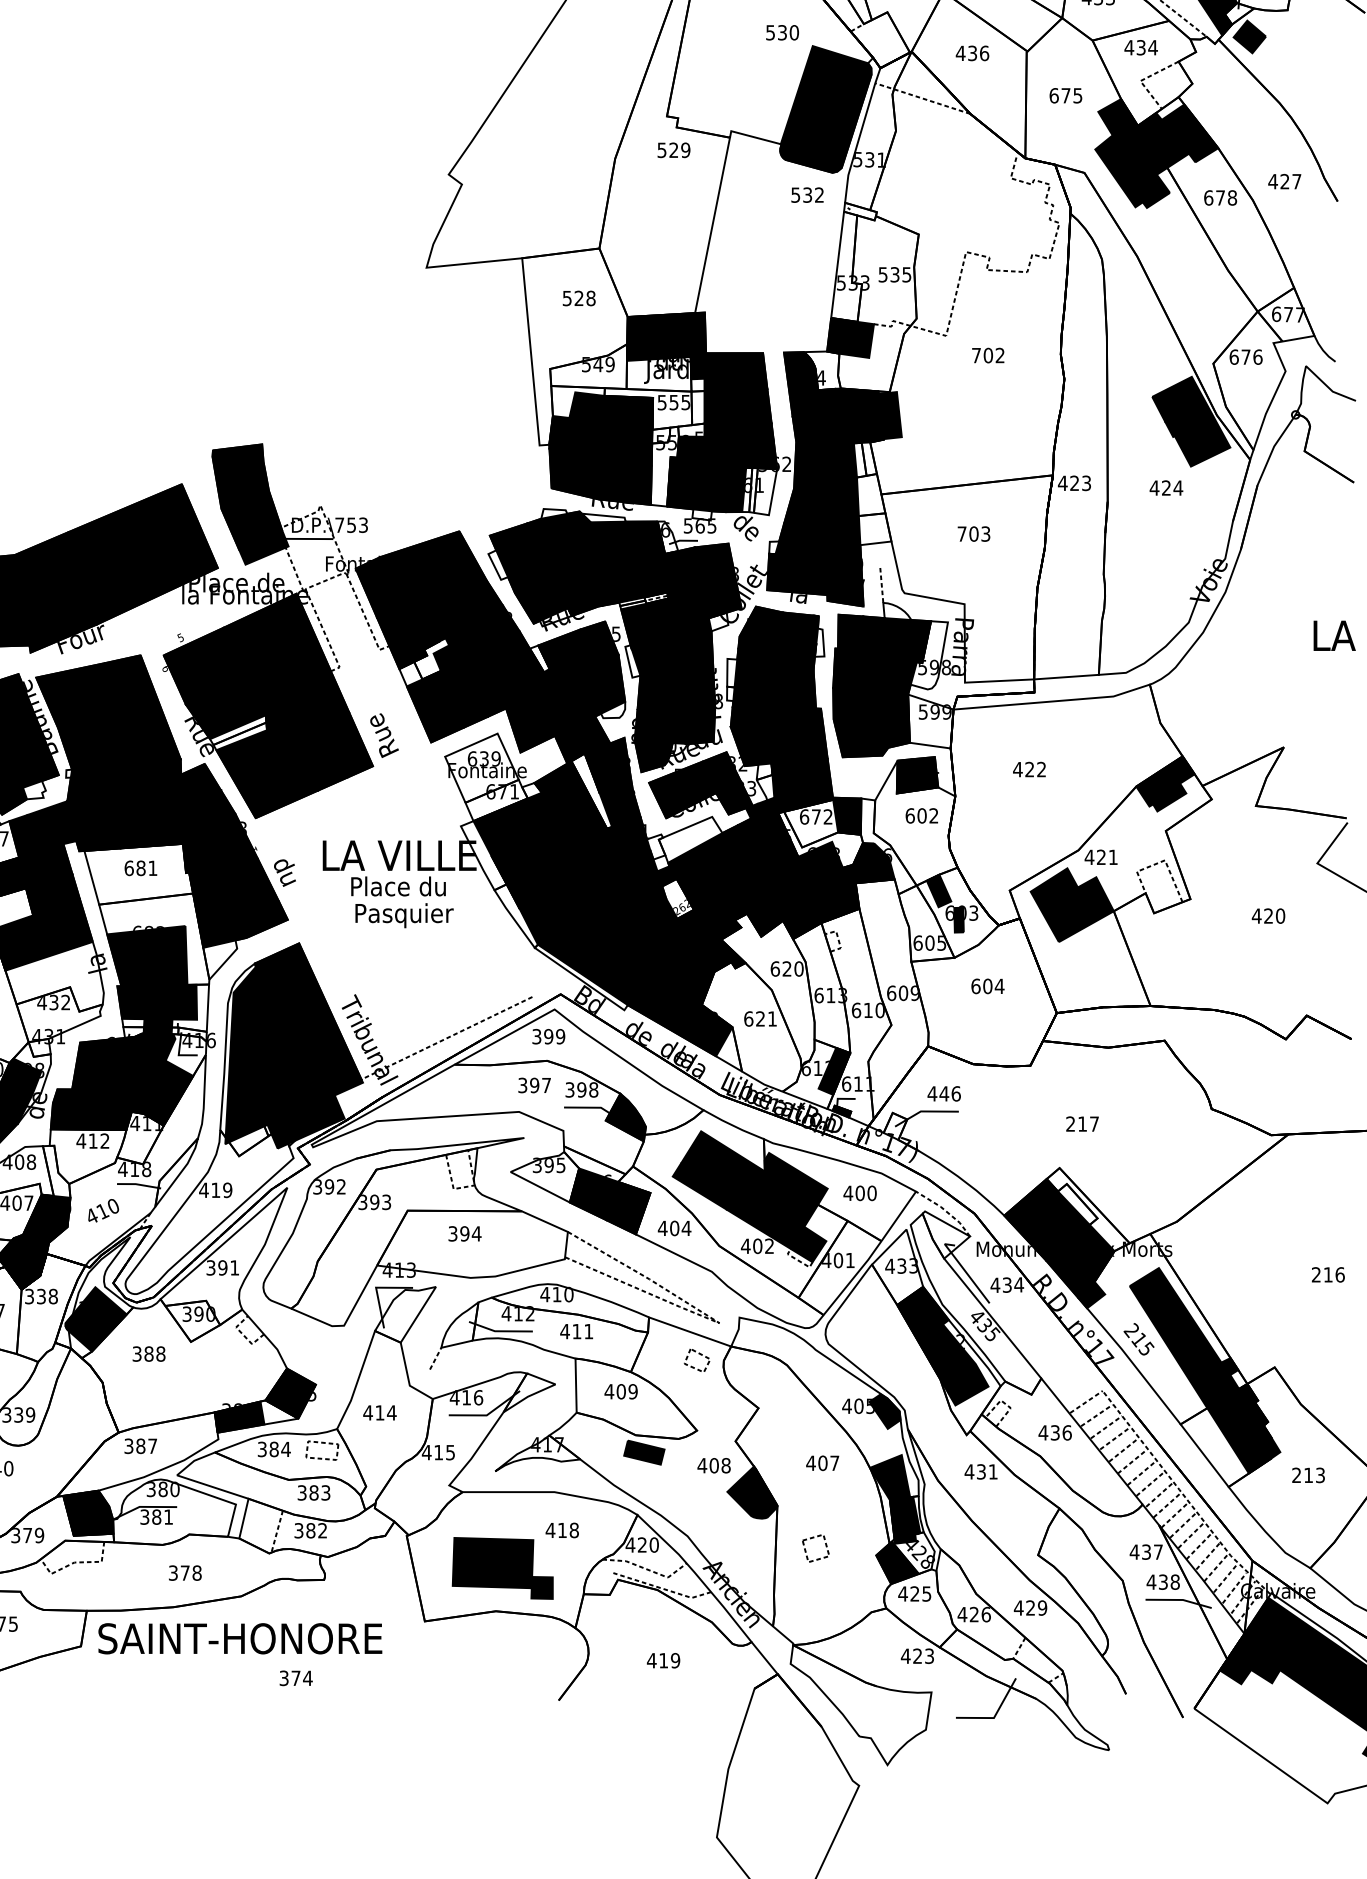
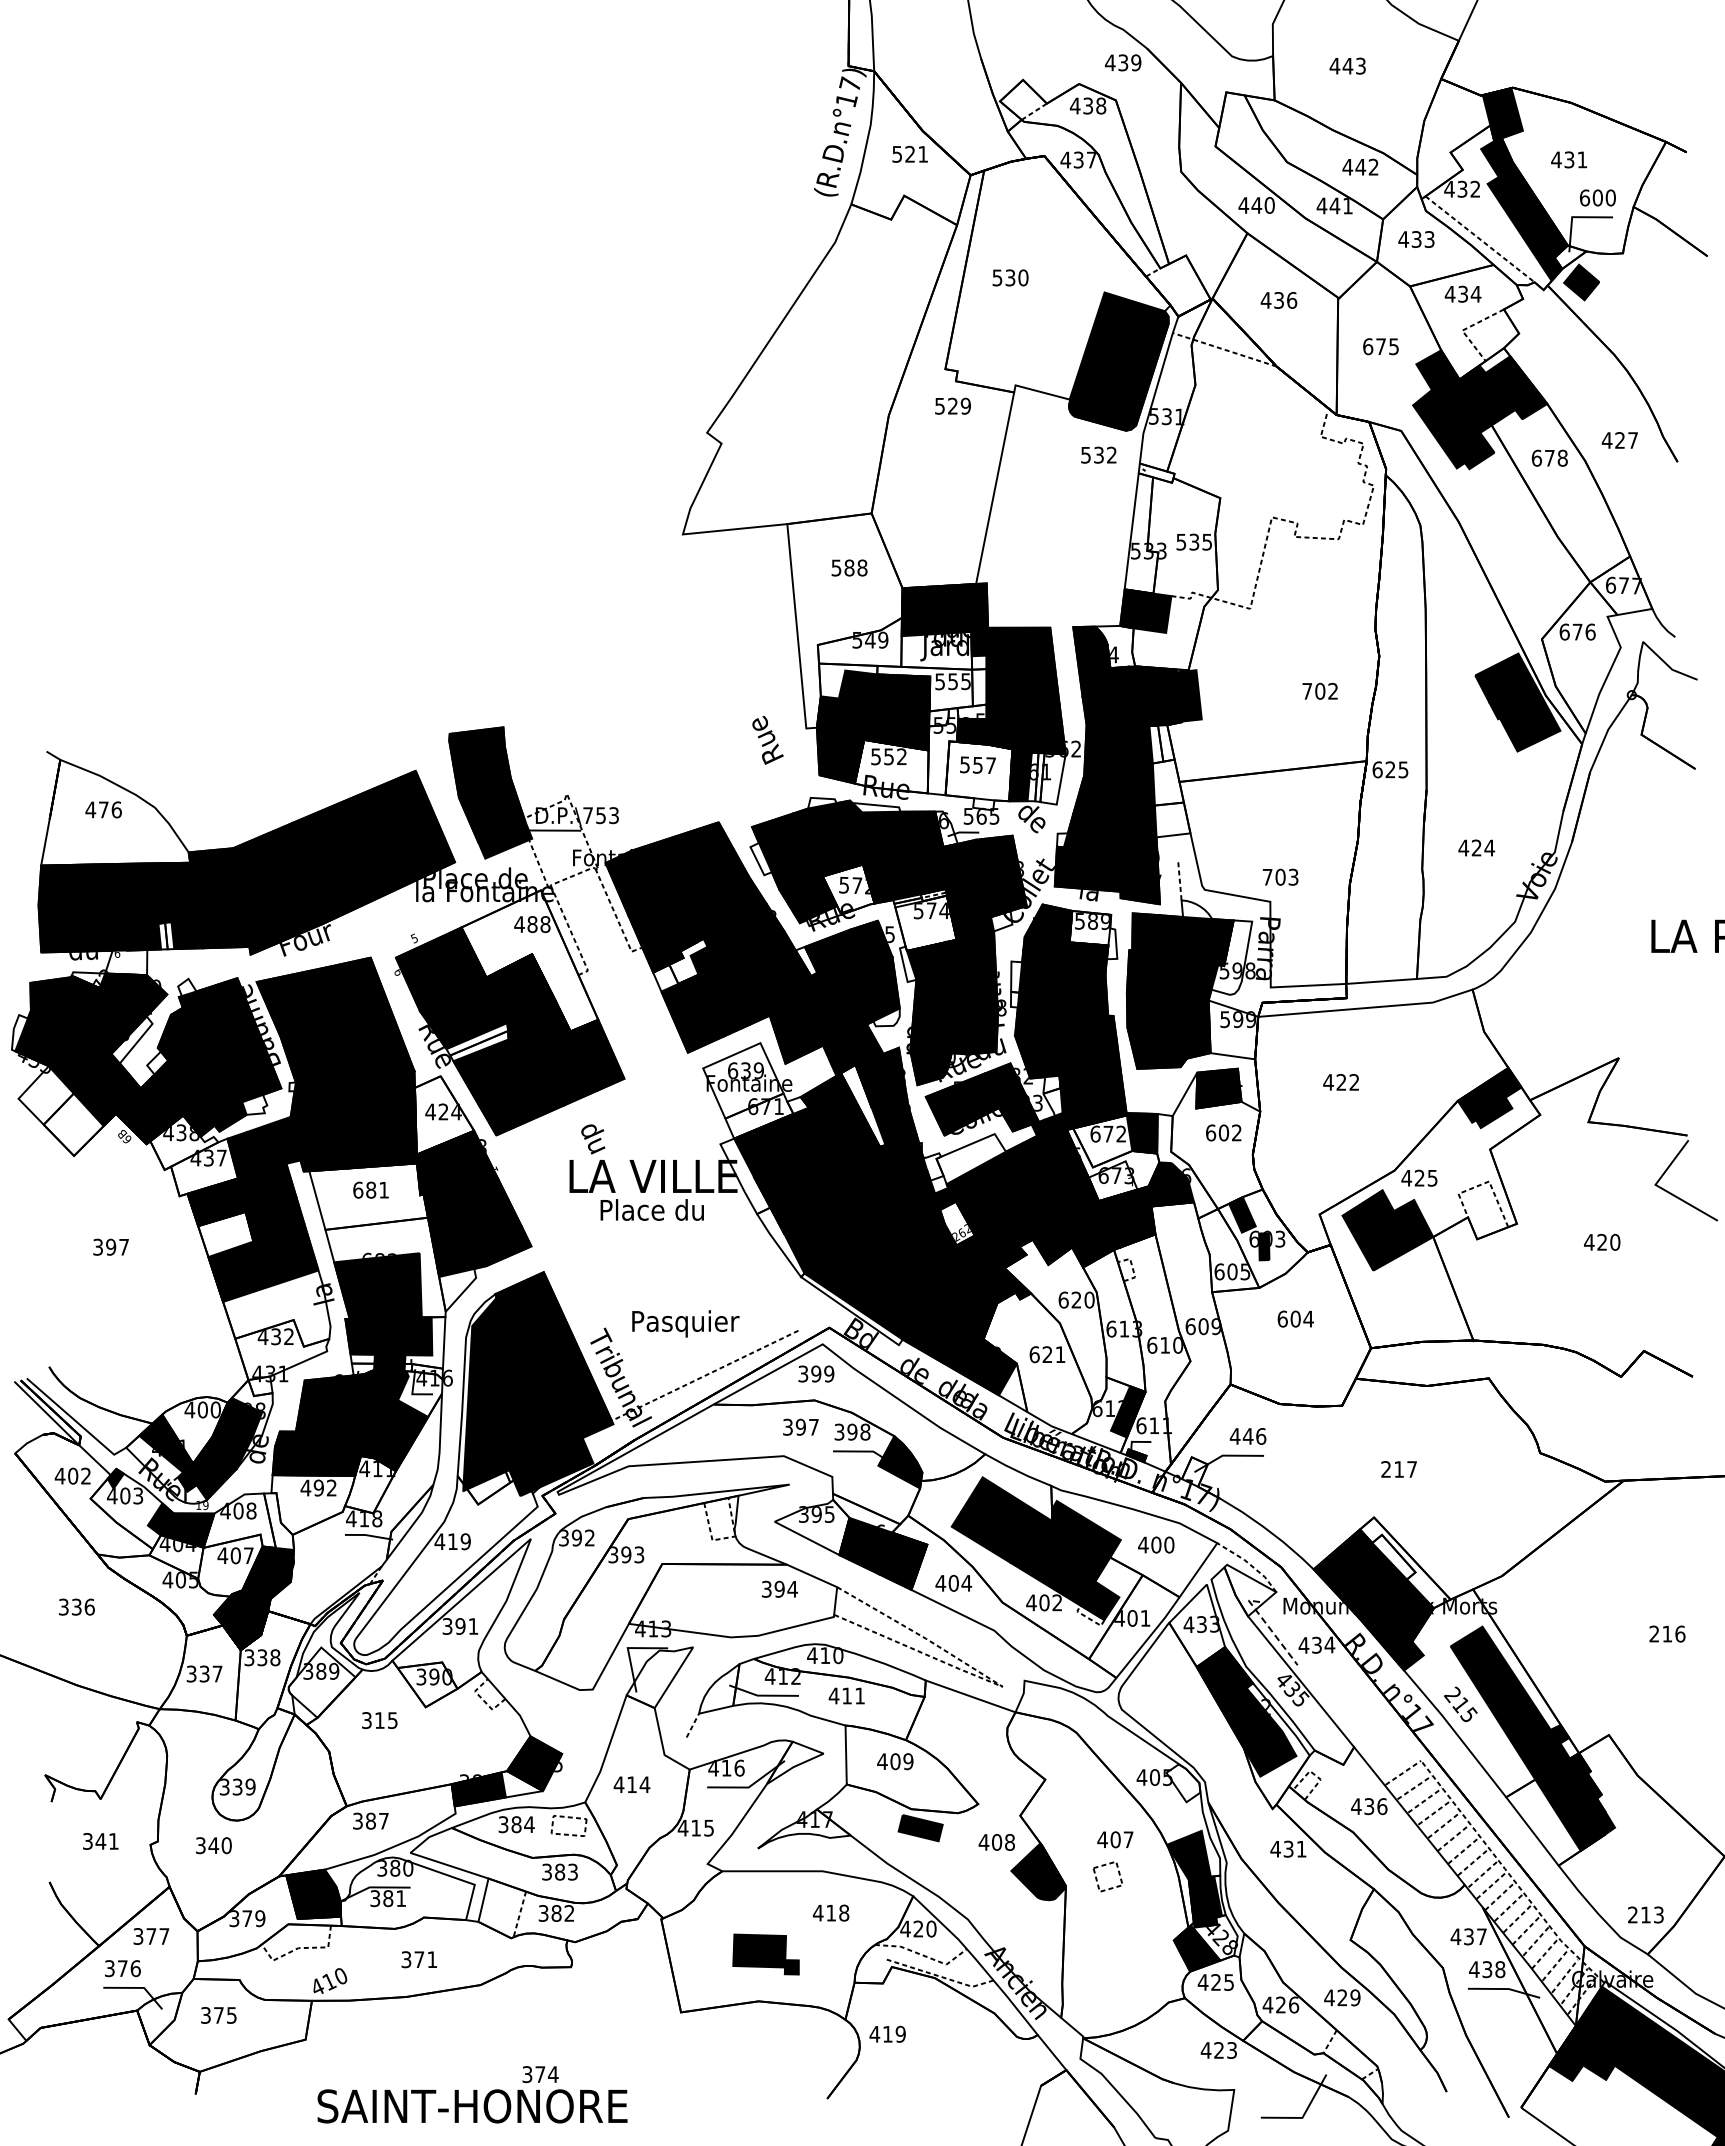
text: (782, 32) -> (1010, 277), moved
text: (579, 298) -> (849, 567), 528 -> 588
text: (987, 354) -> (1319, 690), moved
fill: (617, 480) -> (891, 766), removed
text: (1074, 483) -> (1390, 769), 423 -> 625
fill: (697, 484) -> (978, 771), removed
text: (1166, 487) -> (1476, 847), moved
text: (973, 533) -> (1280, 876), moved
fill: (578, 592) -> (848, 889), removed
fill: (648, 623) -> (925, 922), removed
fill: (799, 627) -> (1090, 927), removed
fill: (286, 657) -> (529, 960), removed
text: (384, 735) -> (767, 740), moved
fill: (208, 799) -> (444, 1115), removed
text: (1113, 857) -> (1432, 1178), 421 -> 425
fill: (820, 860) -> (1112, 1181), removed
text: (285, 873) -> (593, 1139), moved
text: (404, 915) -> (685, 1323), moved
text: (92, 1140) -> (318, 1487), 412 -> 492
text: (103, 1210) -> (330, 1980), moved
text: (464, 1233) -> (779, 1588), moved
line: (963, 1269) -> (1269, 1628), solid -> dashed
fill: (95, 1319) -> (321, 1682), removed
text: (154, 1354) -> (385, 1720), 388 -> 315
part: (698, 1354) -> (979, 1720), removed
fill: (885, 1411) -> (1183, 1783), removed
text: (1308, 1474) -> (1645, 1914), moved
part: (806, 1550) -> (1097, 1878), moved
part: (502, 1568) -> (765, 1954), size x0.6
text: (197, 1572) -> (432, 1959), 378 -> 371
text: (240, 1638) -> (472, 2106), moved
text: (663, 1659) -> (887, 2033), moved

